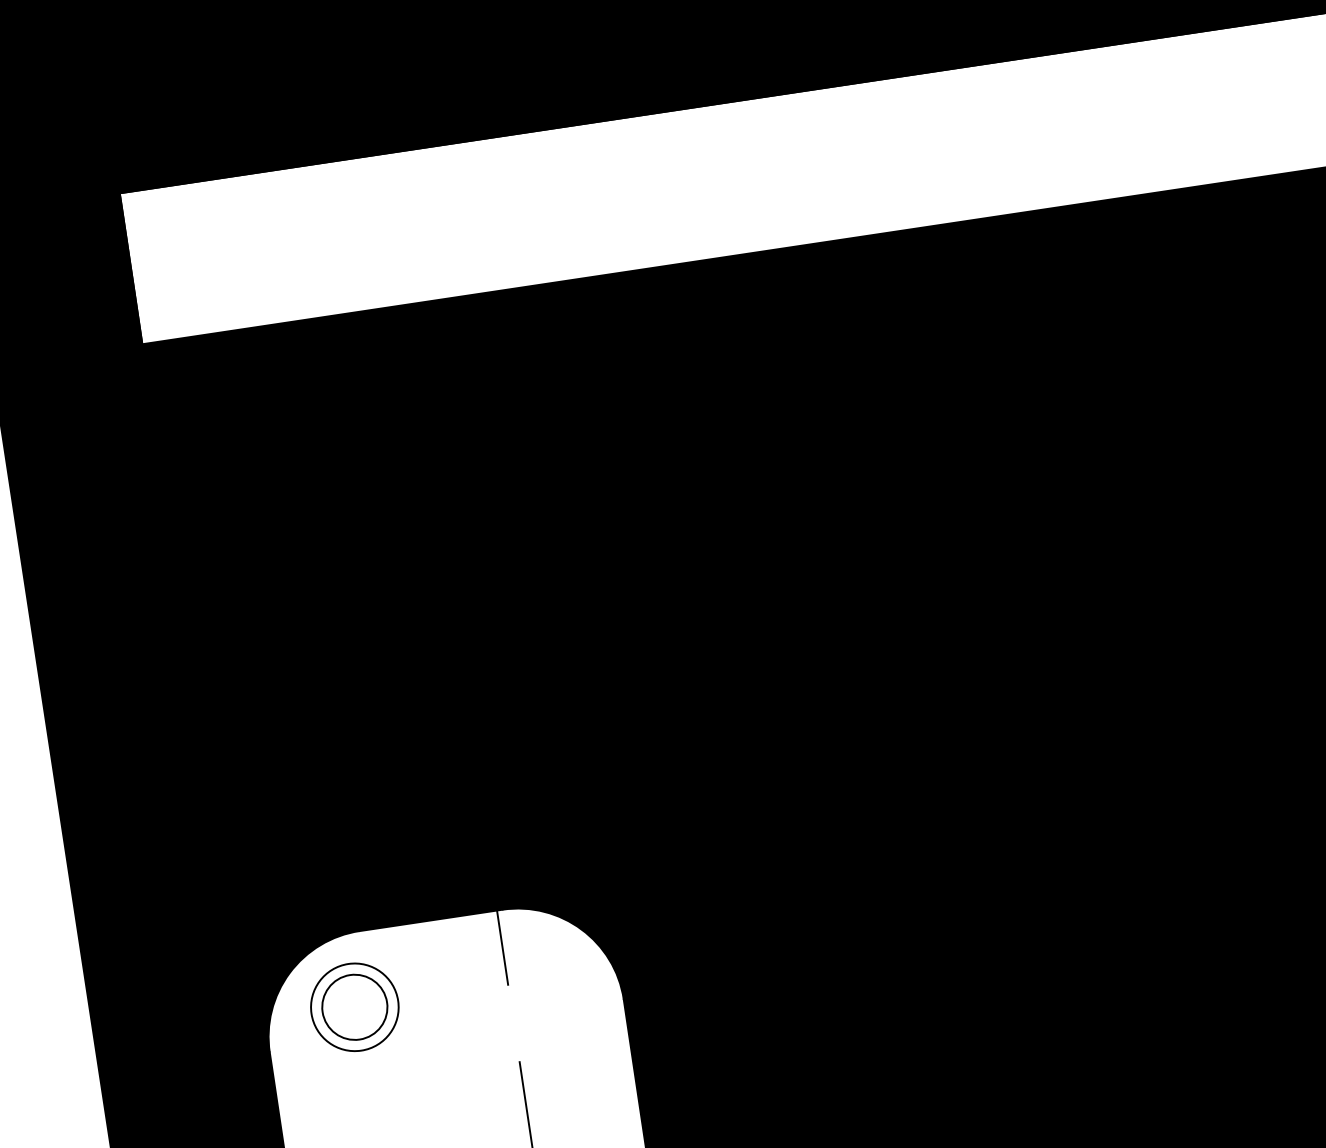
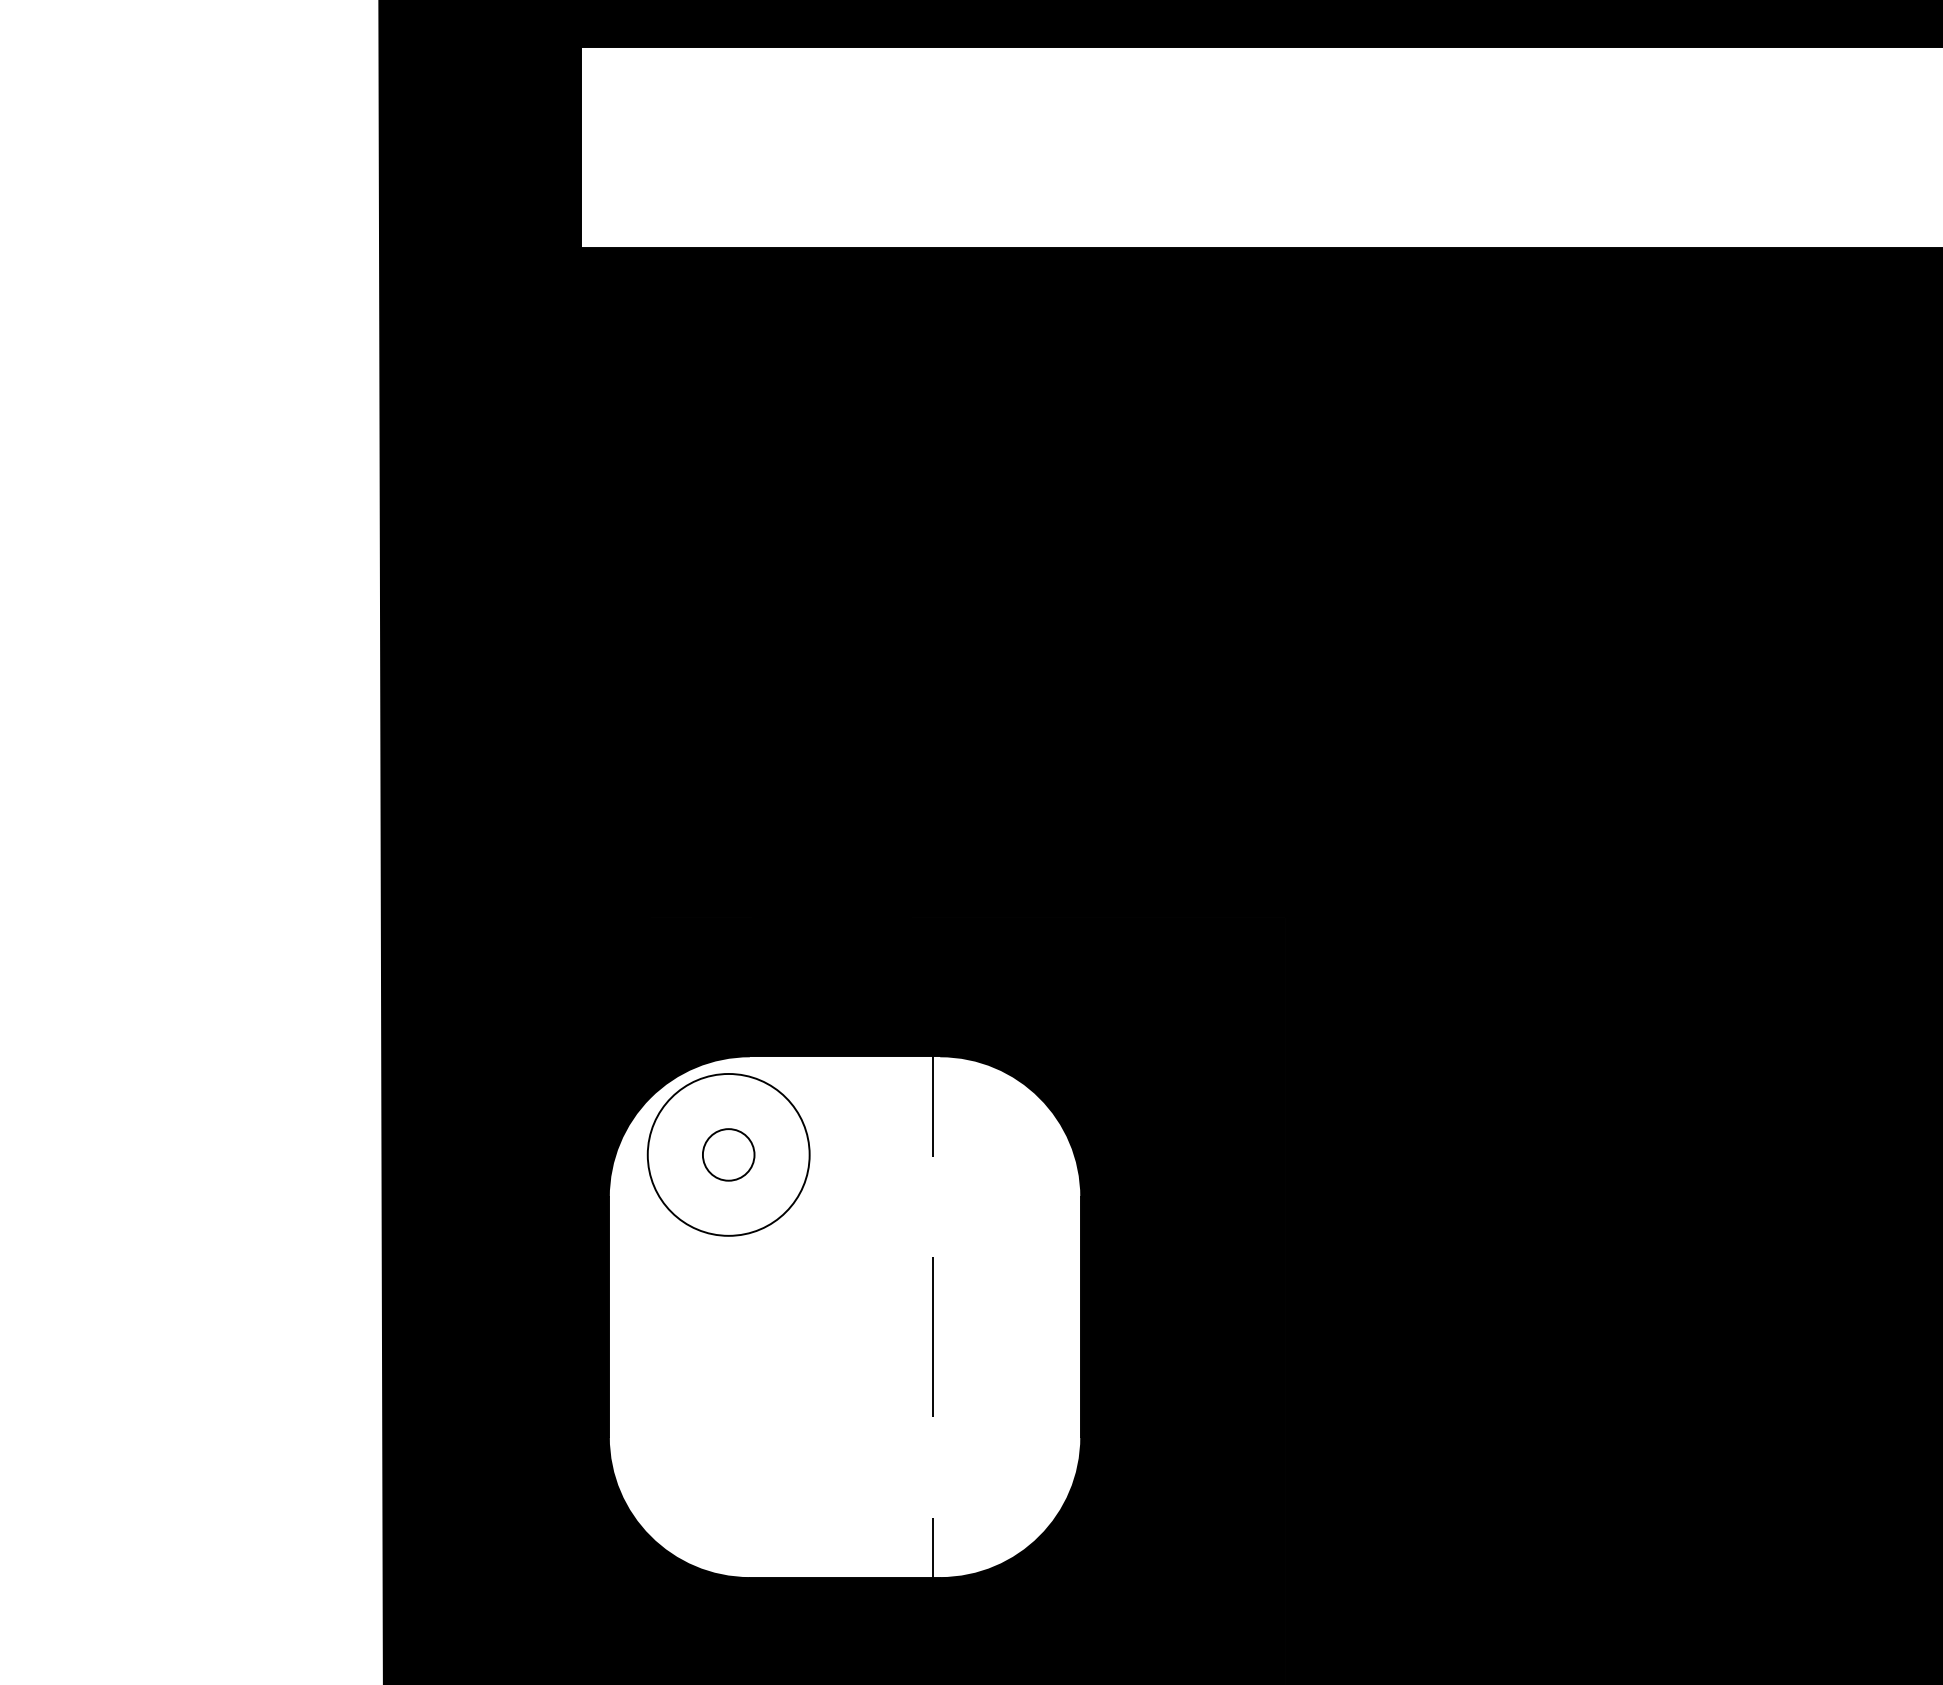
circle: (354, 1007) -> (728, 1154), size x0.6
circle: (354, 1007) -> (728, 1154), size x1.4

